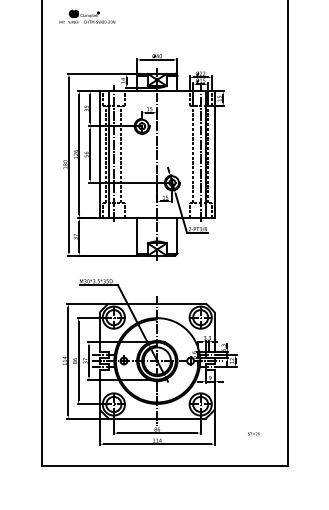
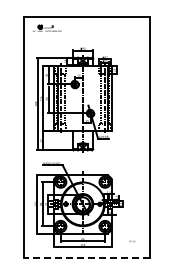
line: (166, 465) -> (87, 257), solid -> dashed

